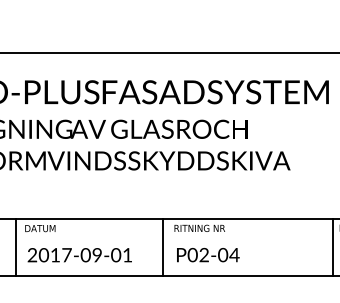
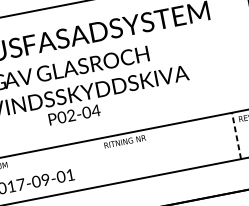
line: (162, 246) -> (97, 162), removed
line: (332, 246) -> (236, 135), solid -> dashed
text: (208, 254) -> (74, 114), moved

